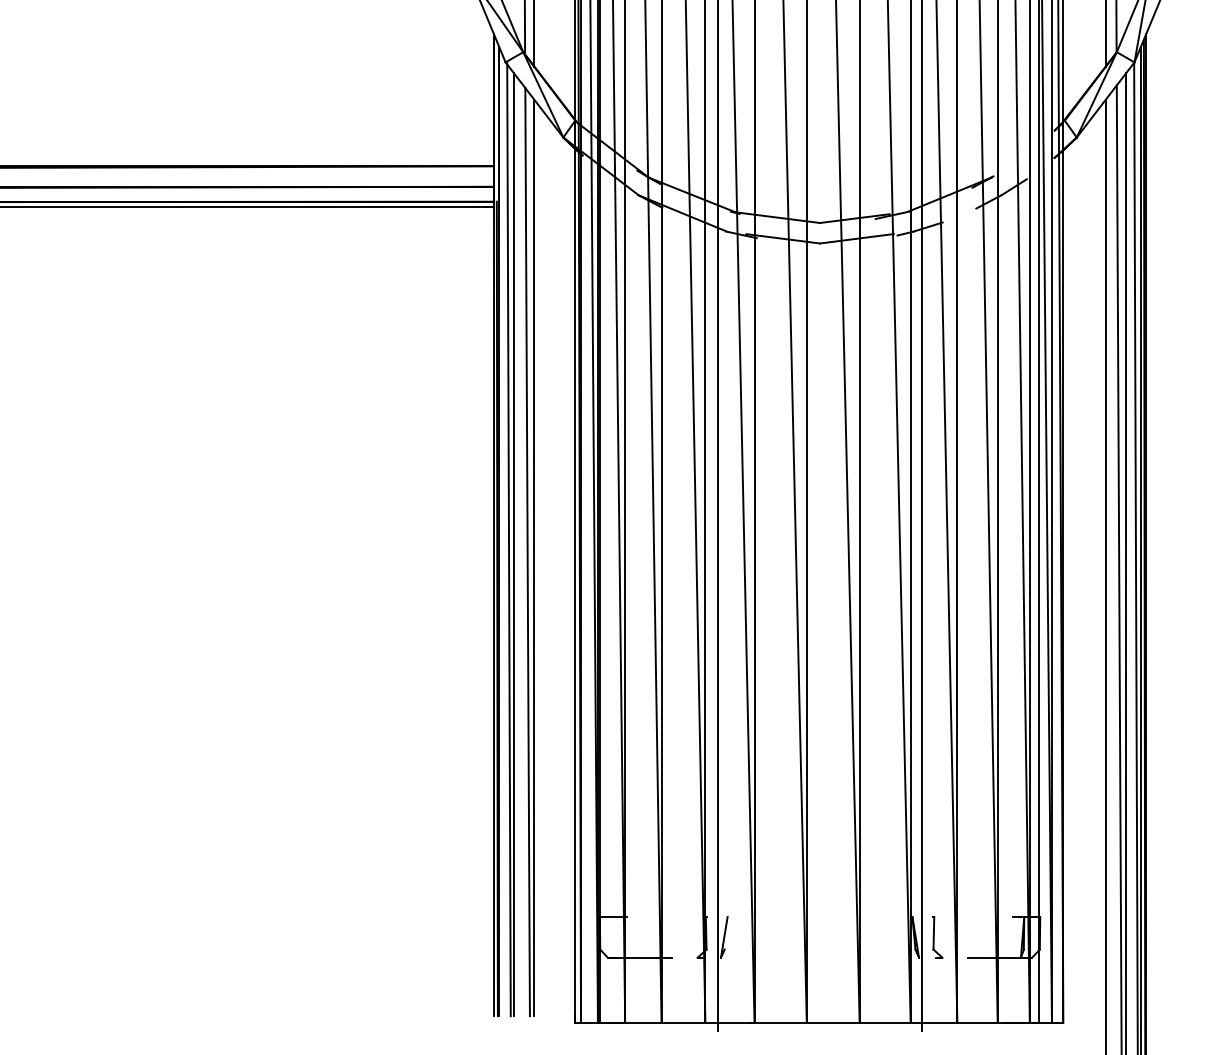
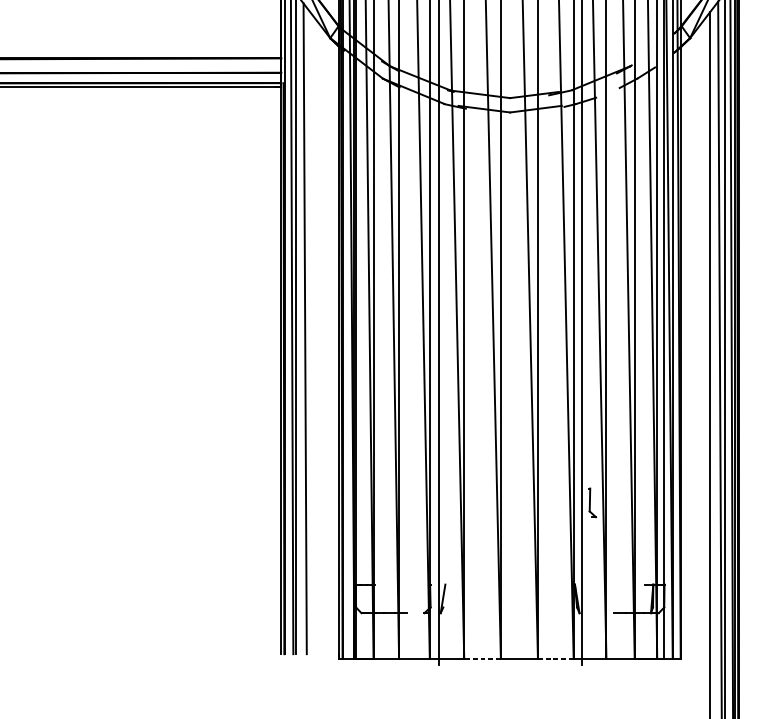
line: (534, 557) -> (310, 332), removed
part: (937, 937) -> (592, 502), moved
line: (780, 1023) -> (482, 659), solid -> dashed
line: (884, 1023) -> (555, 659), solid -> dashed

